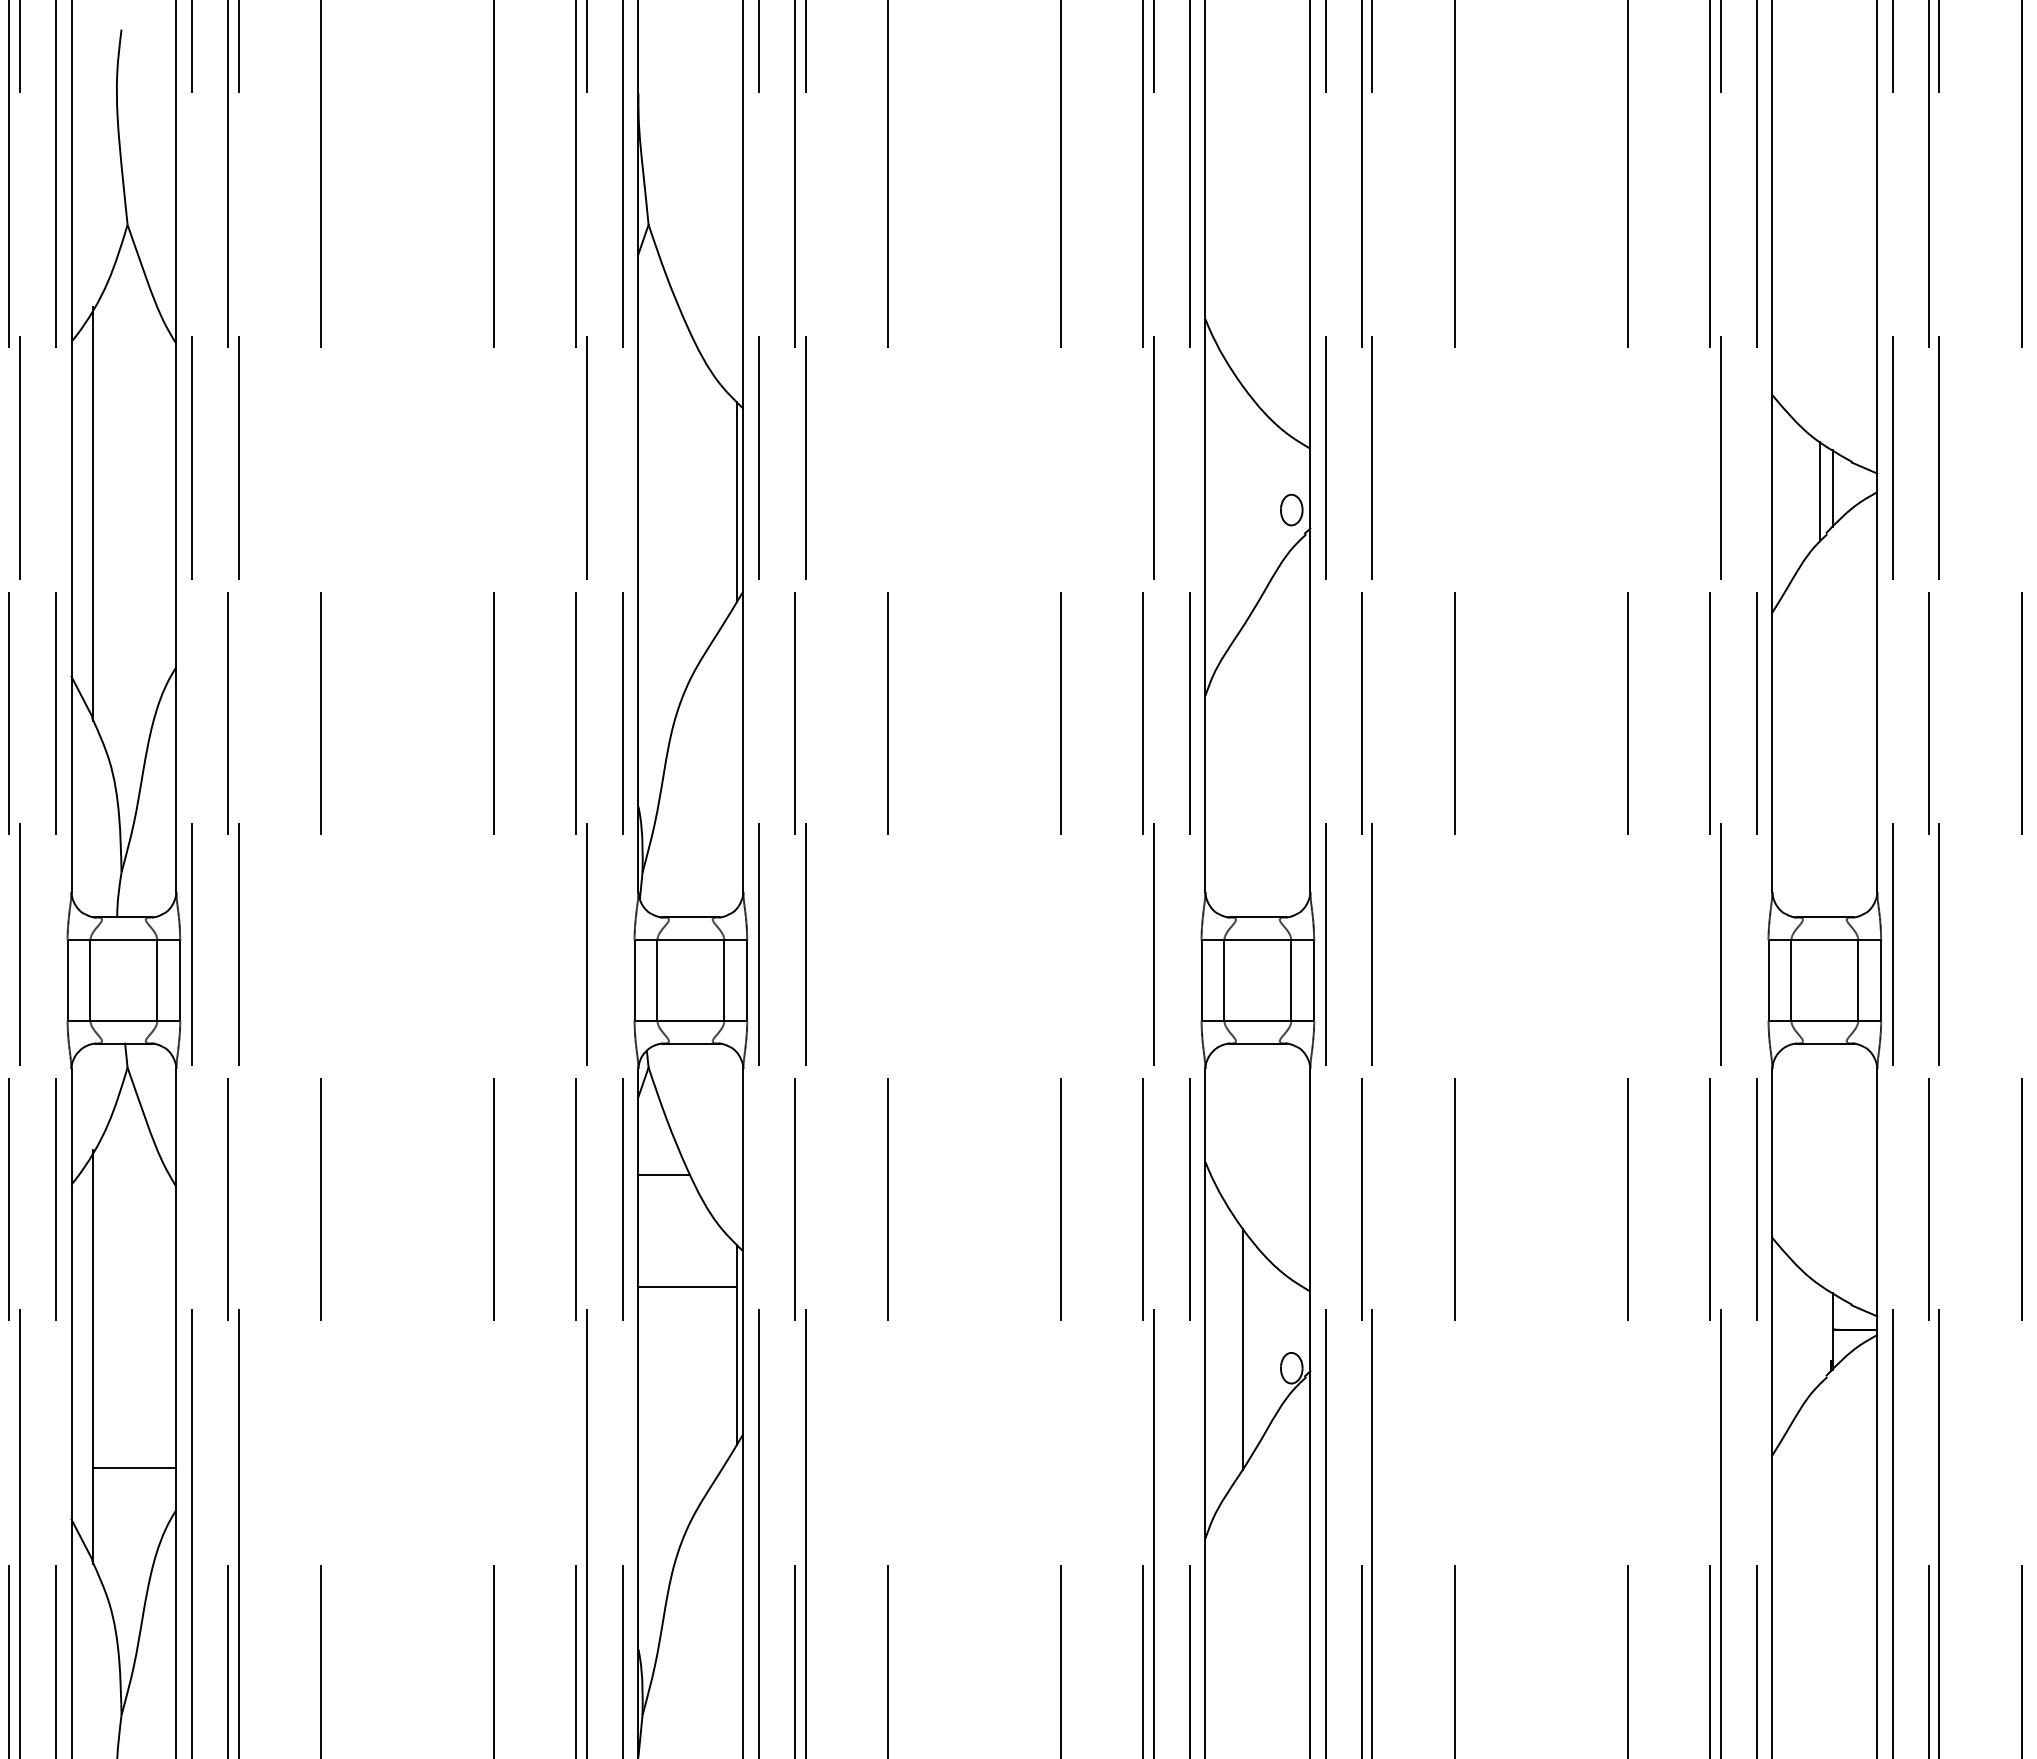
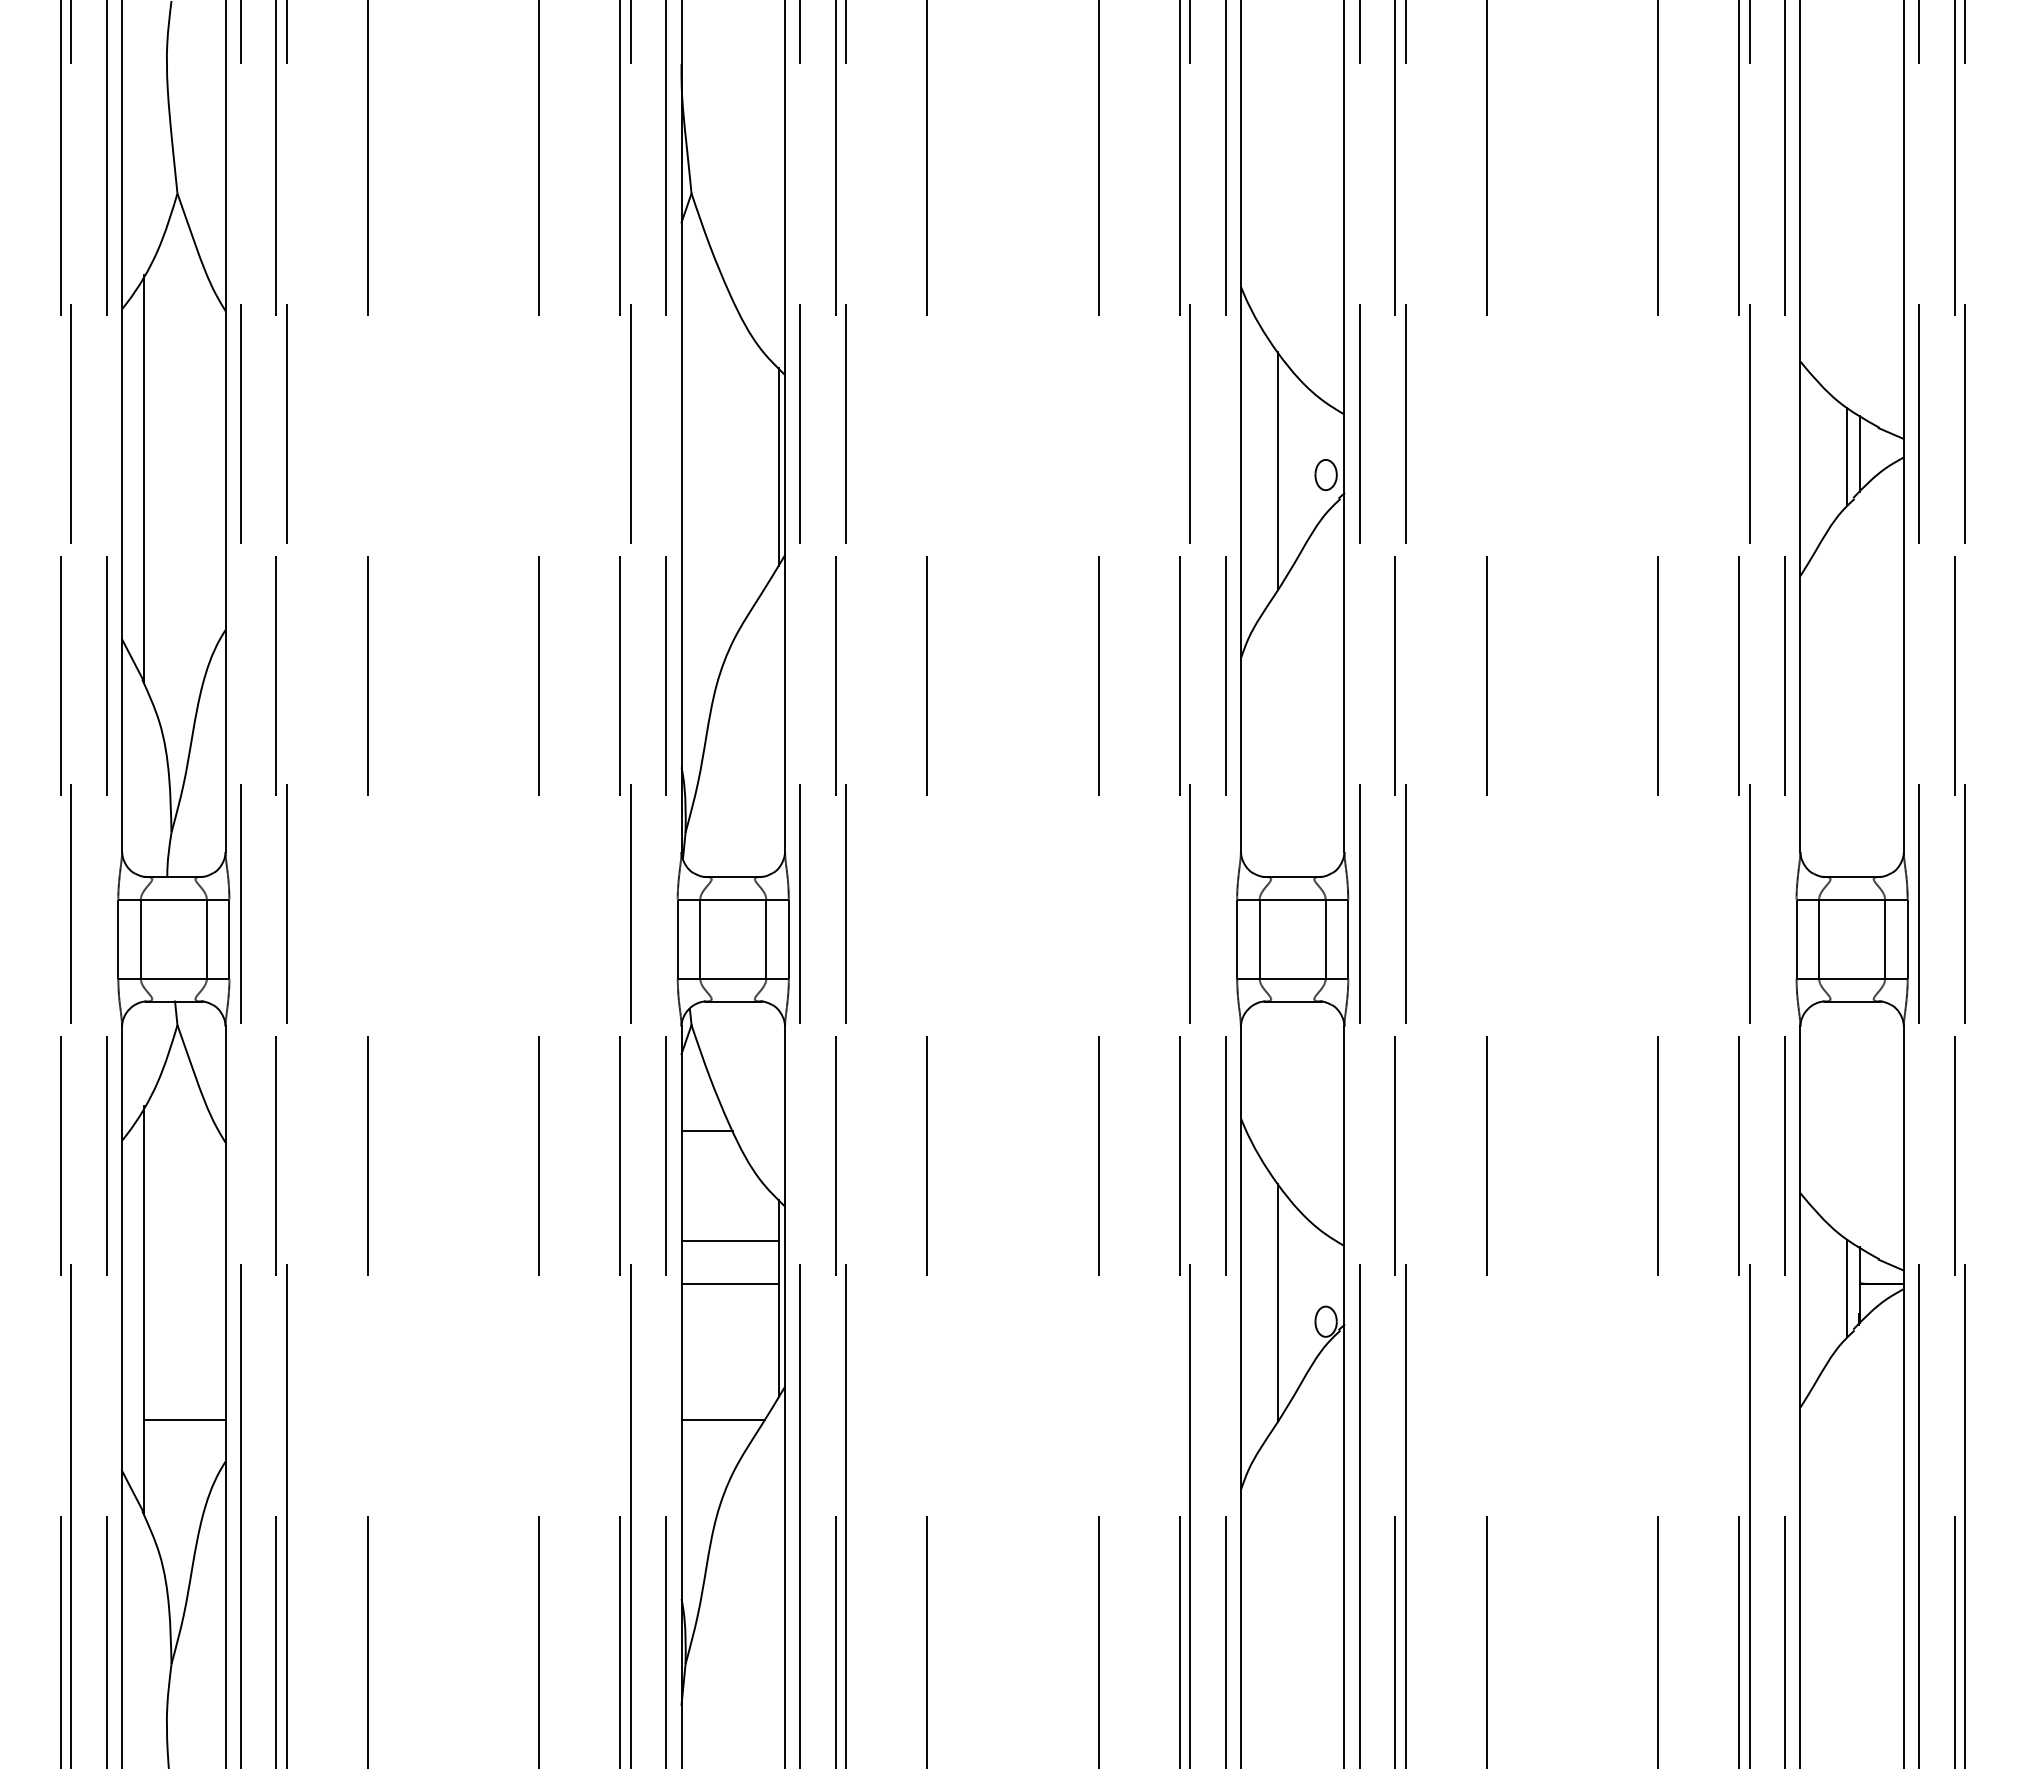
line: (1242, 506) -> (1277, 471), added
line: (687, 1329) -> (729, 1283), added
line: (1819, 1334) -> (1846, 1288), added
line: (679, 1468) -> (722, 1420), added

